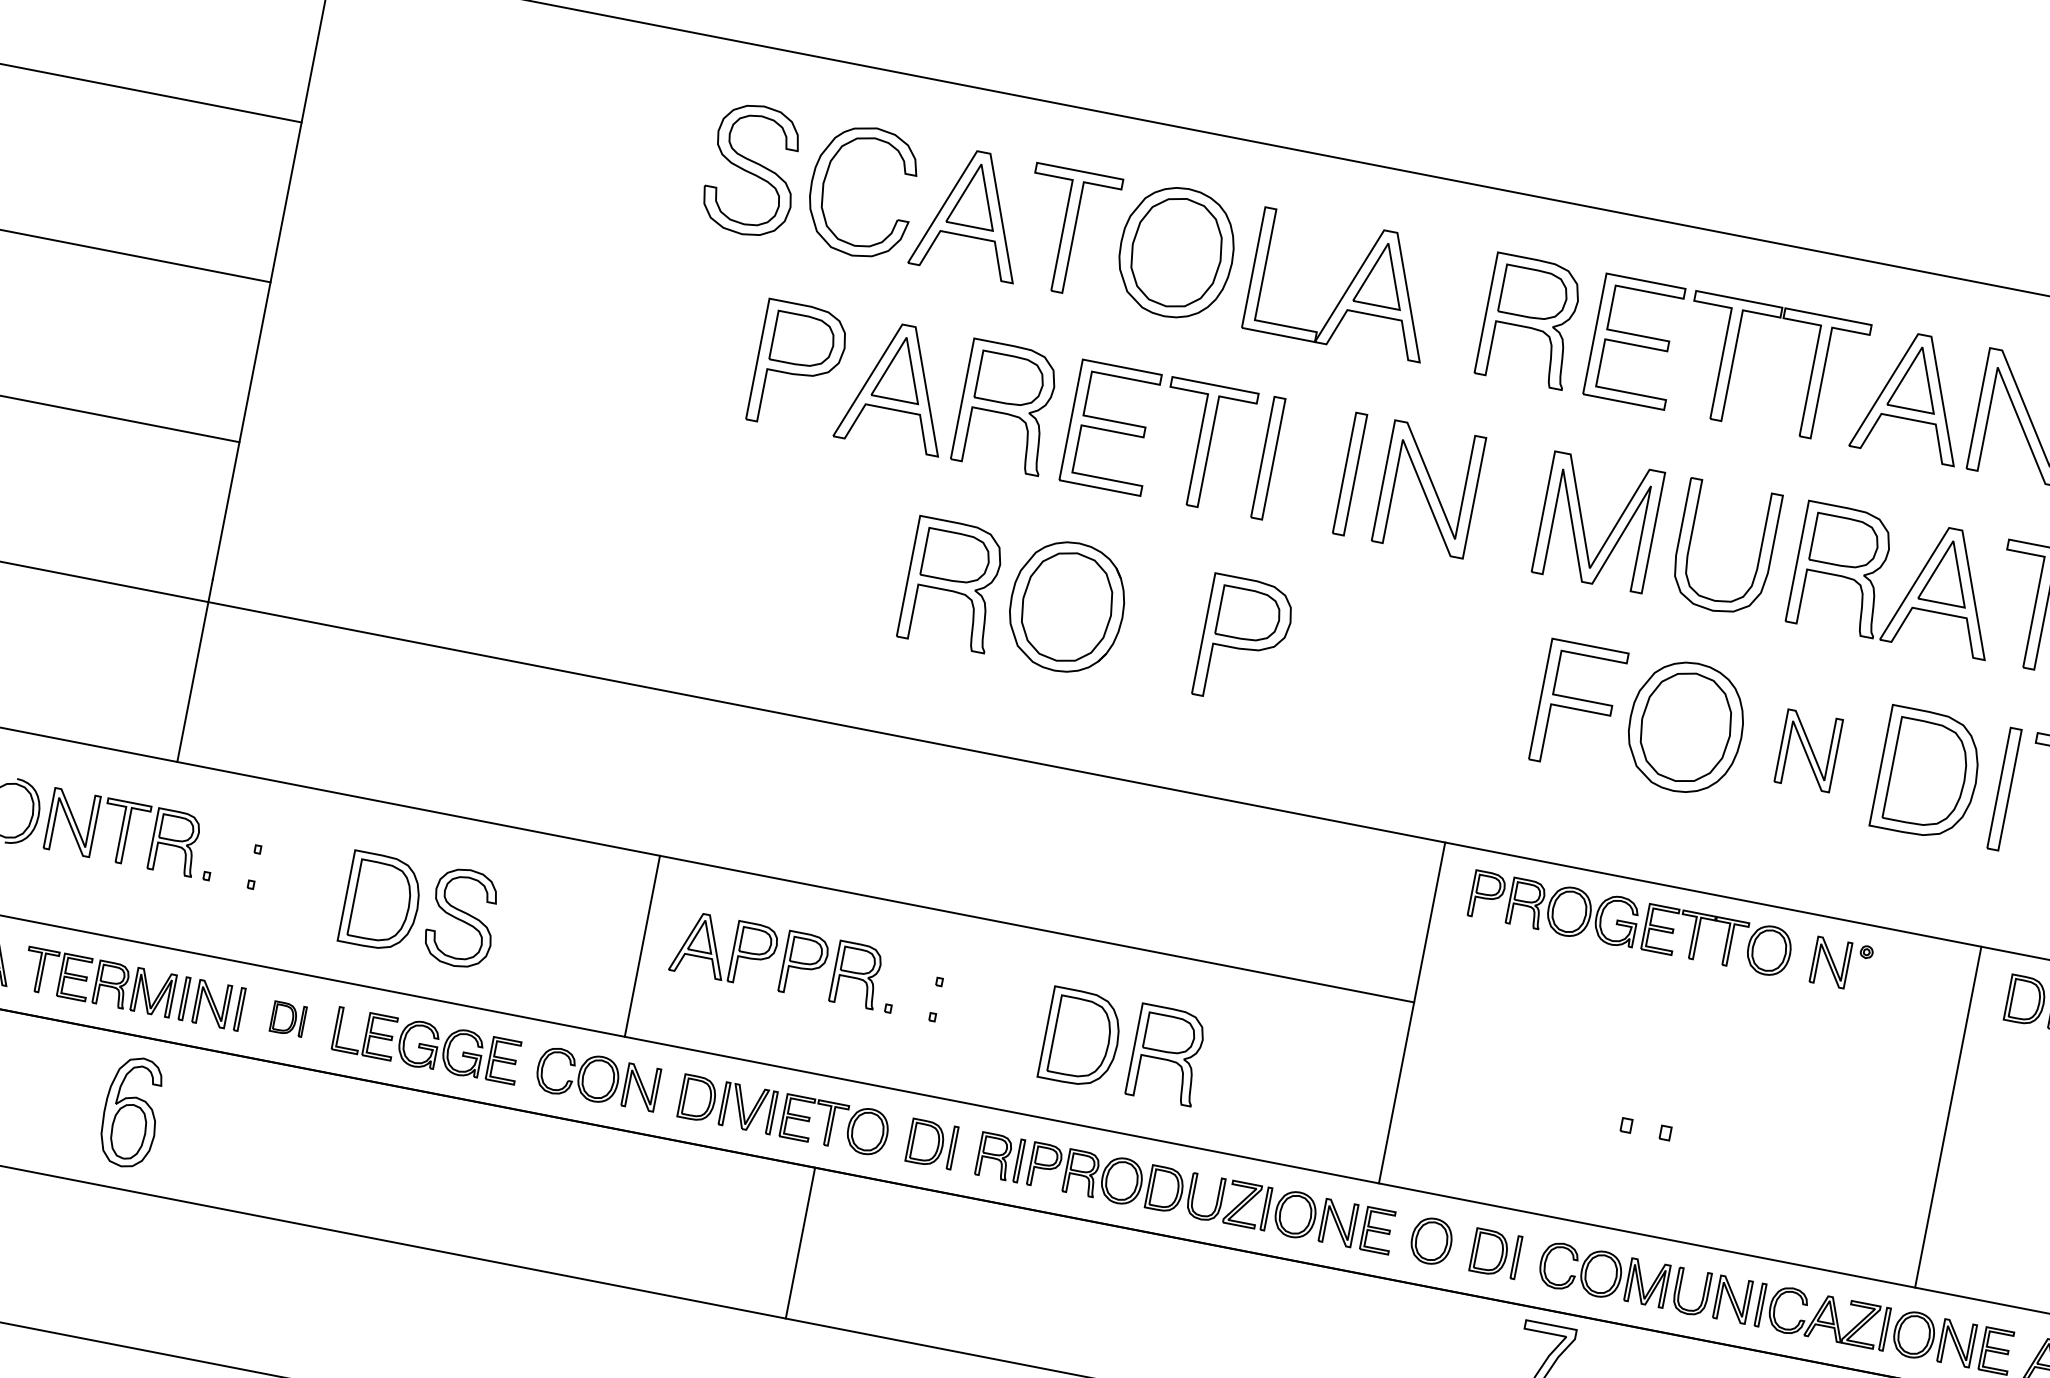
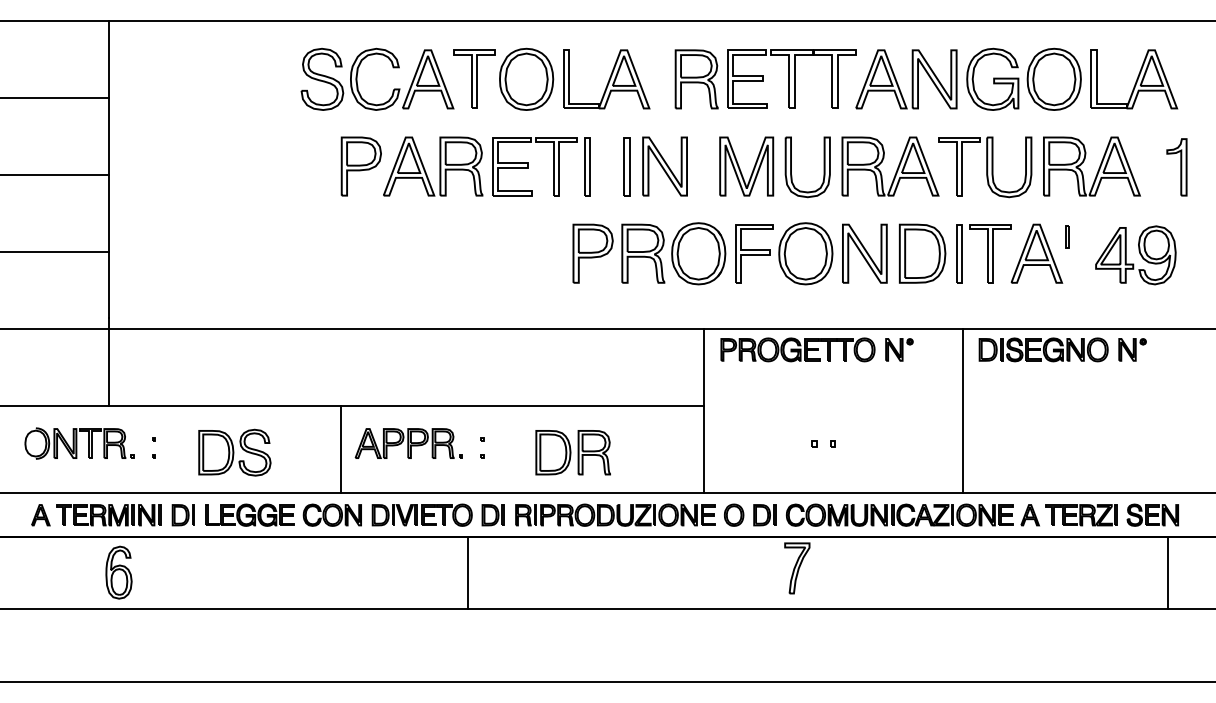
part: (1014, 596) -> (673, 253), moved
part: (1807, 750) -> (864, 253), size x1.67
part: (286, 1019) -> (182, 515), size x1.43
line: (801, 1241) -> (468, 572), moved

